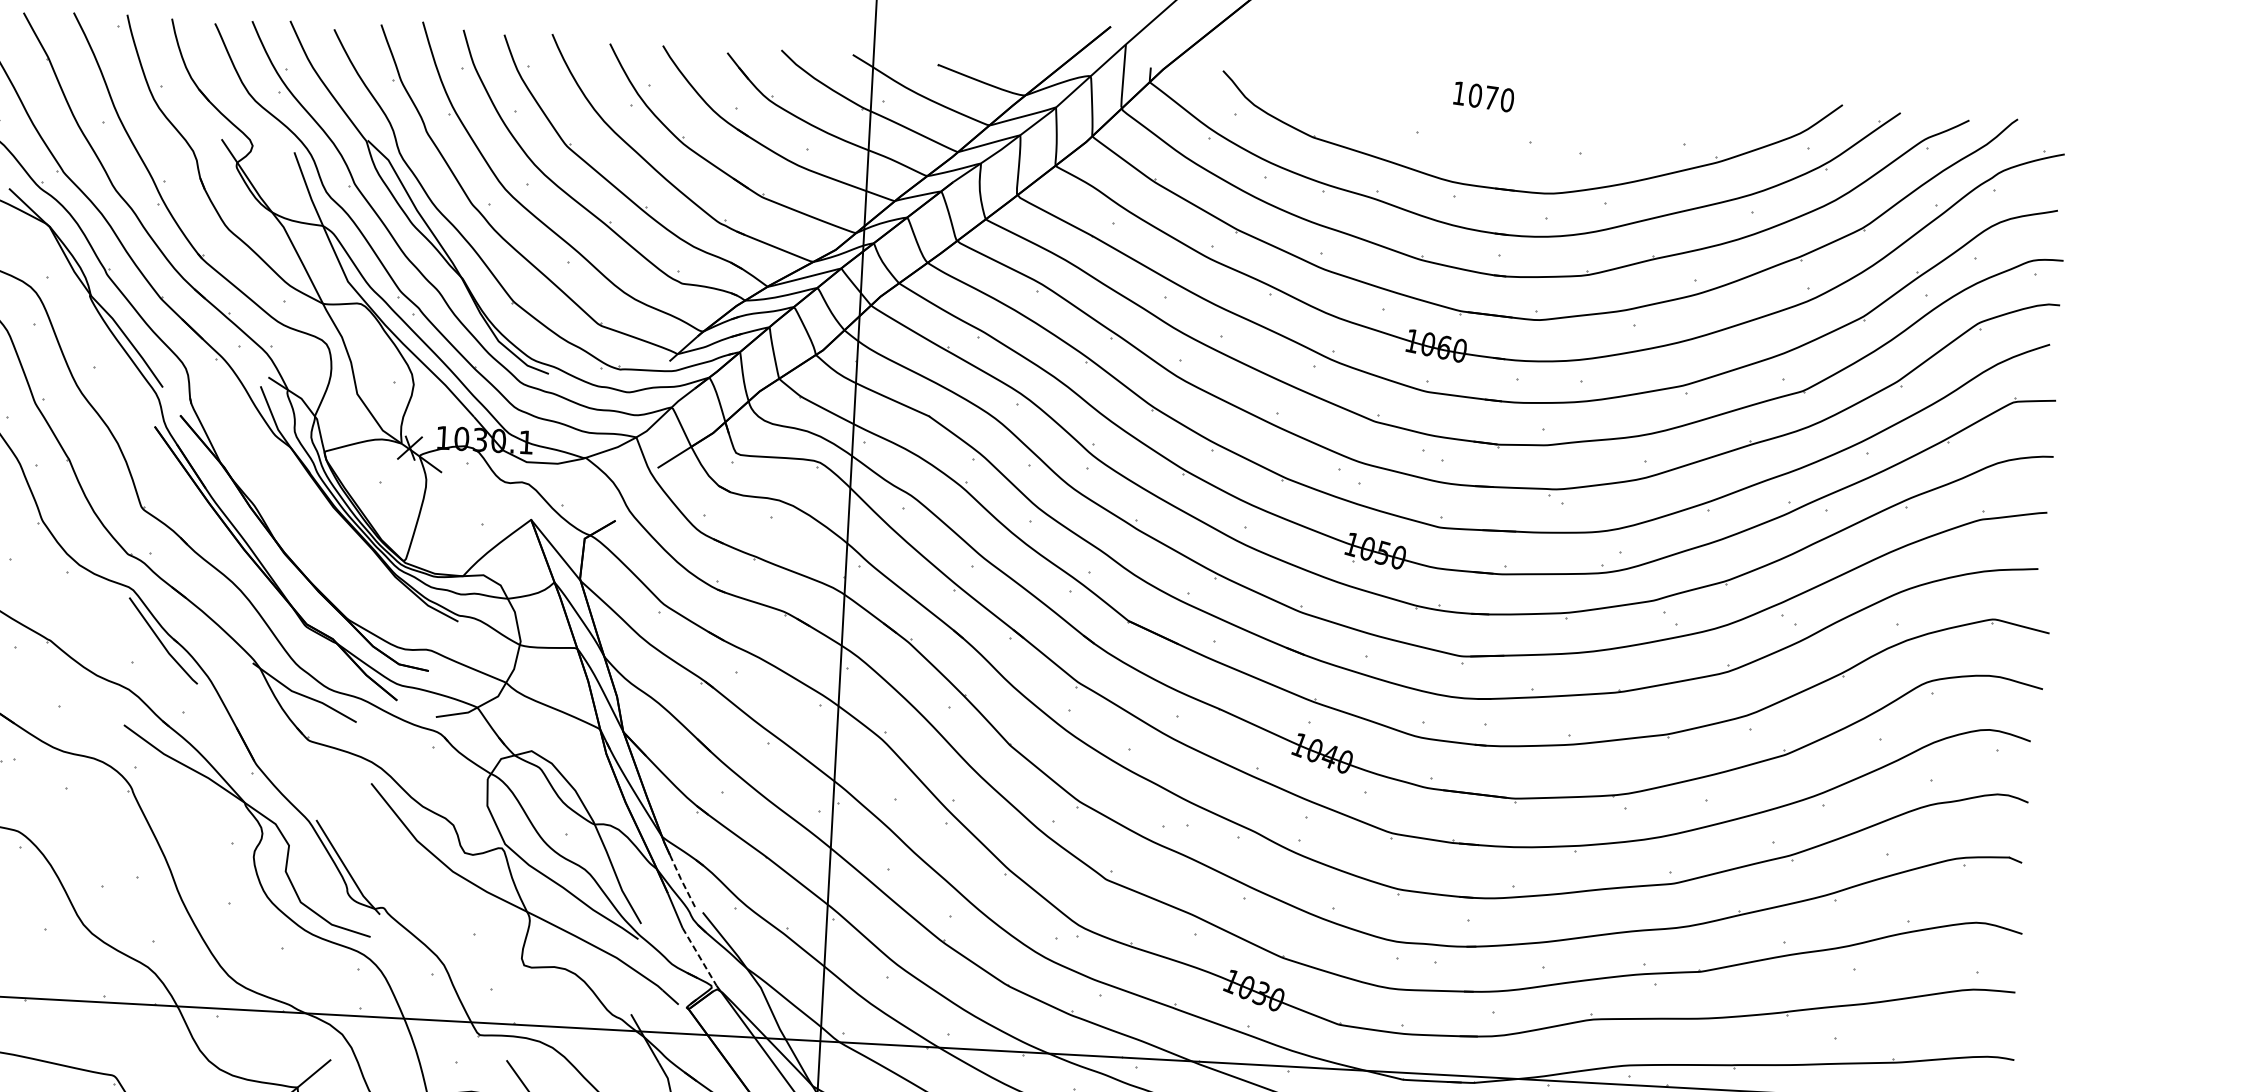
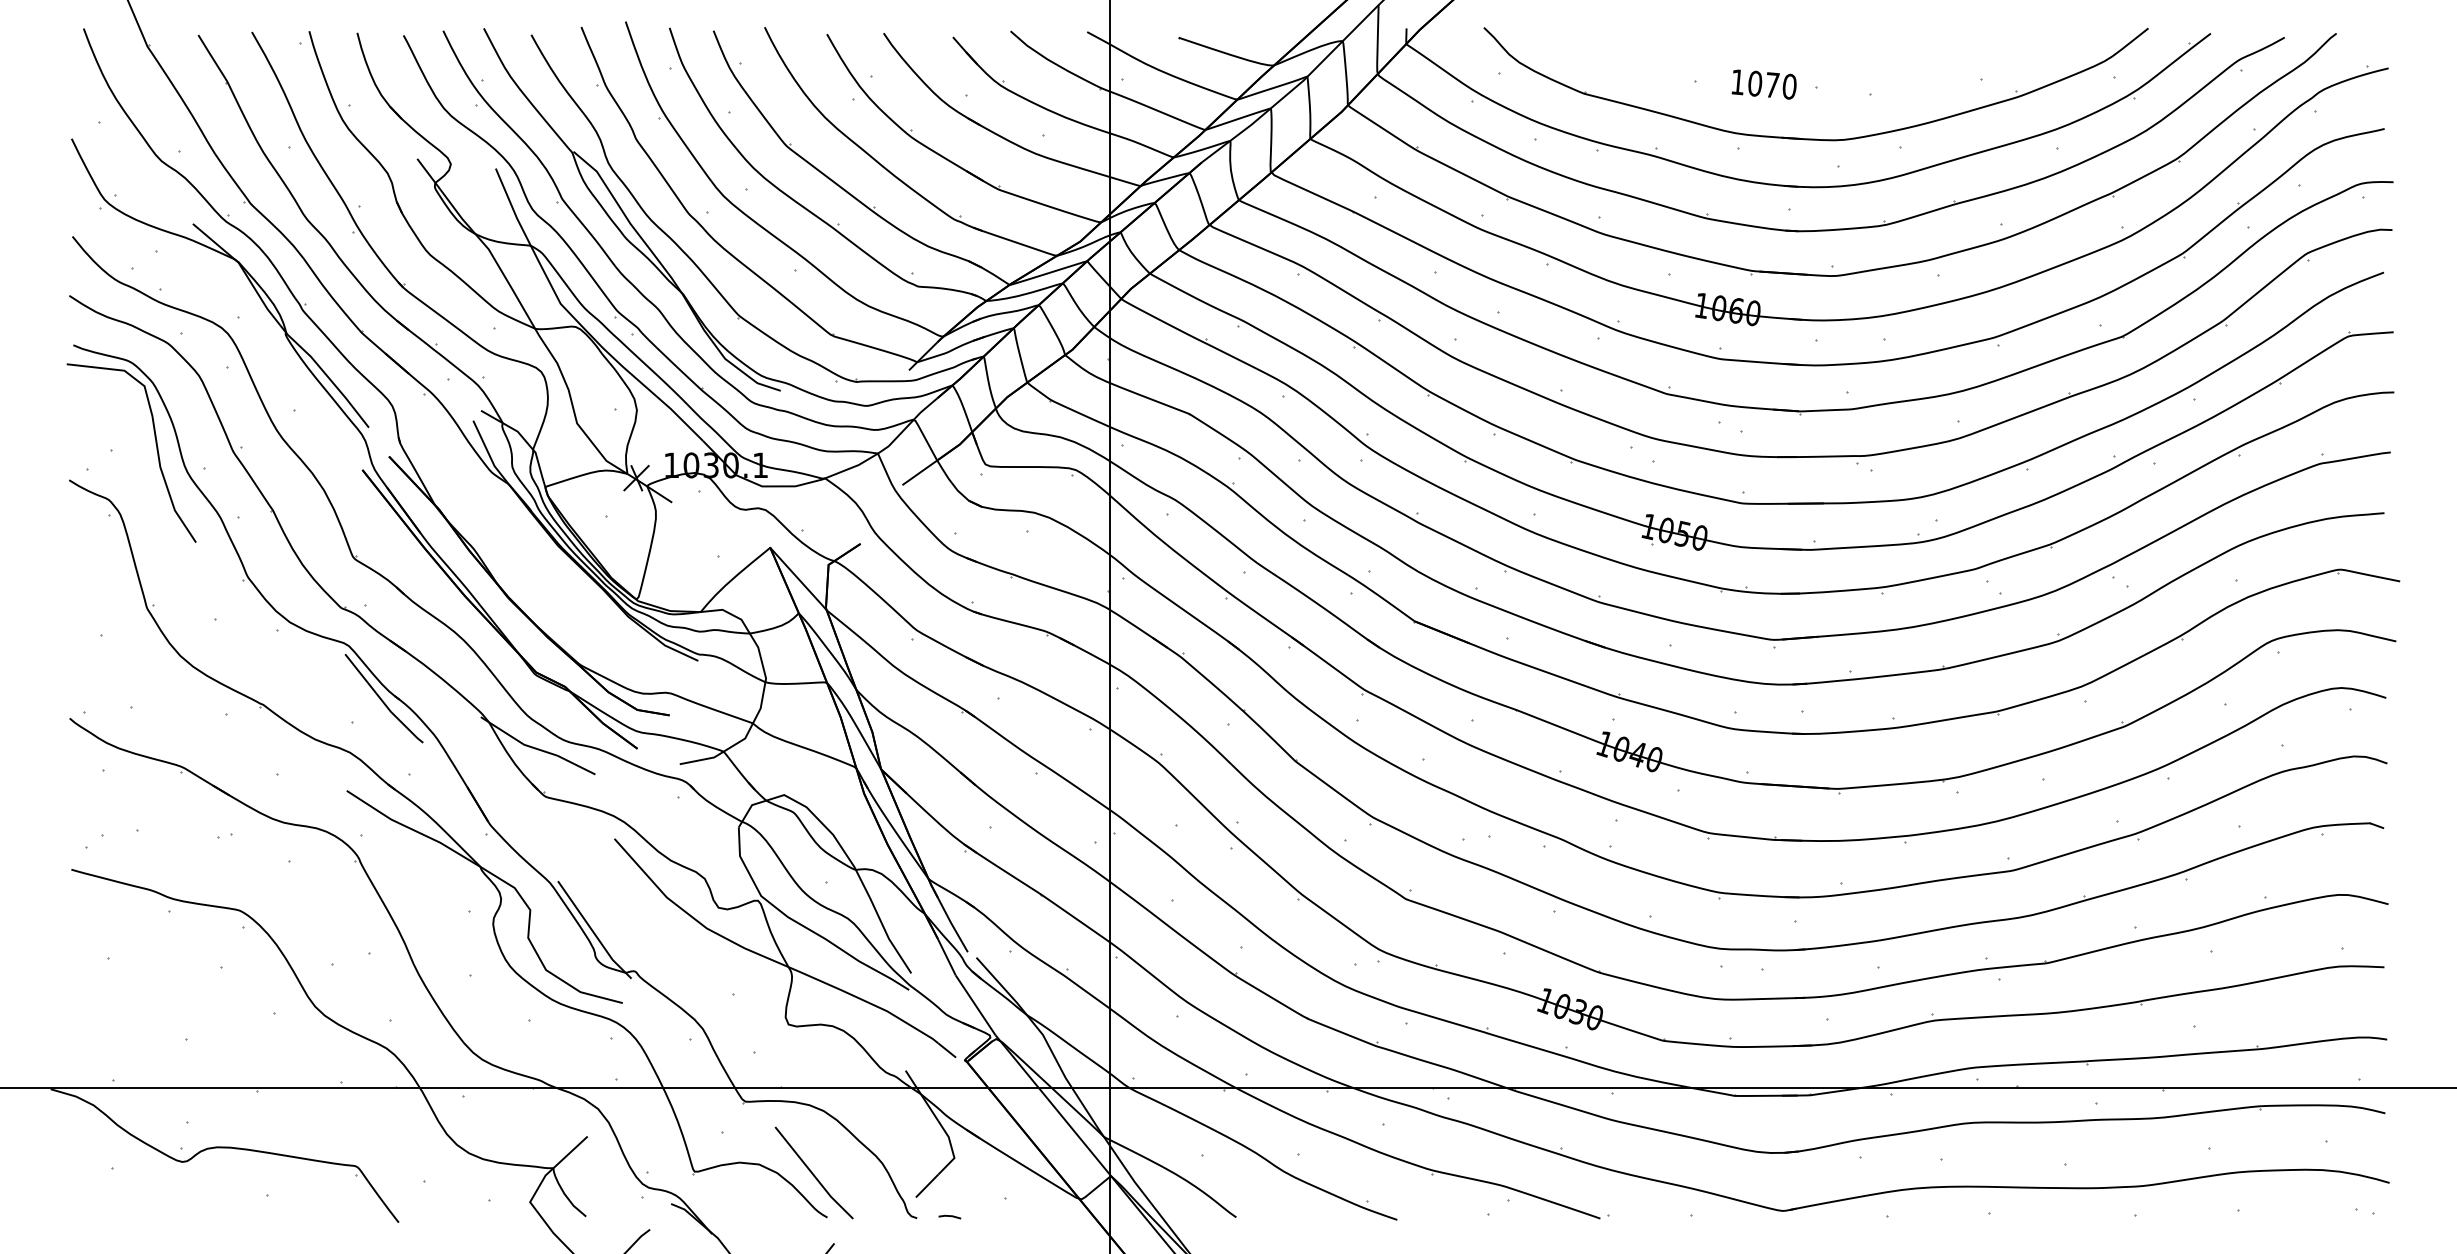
text: (1483, 96) -> (1763, 84), moved
line: (682, 880) -> (952, 924), dashed -> solid
line: (699, 957) -> (975, 1005), dashed -> solid

